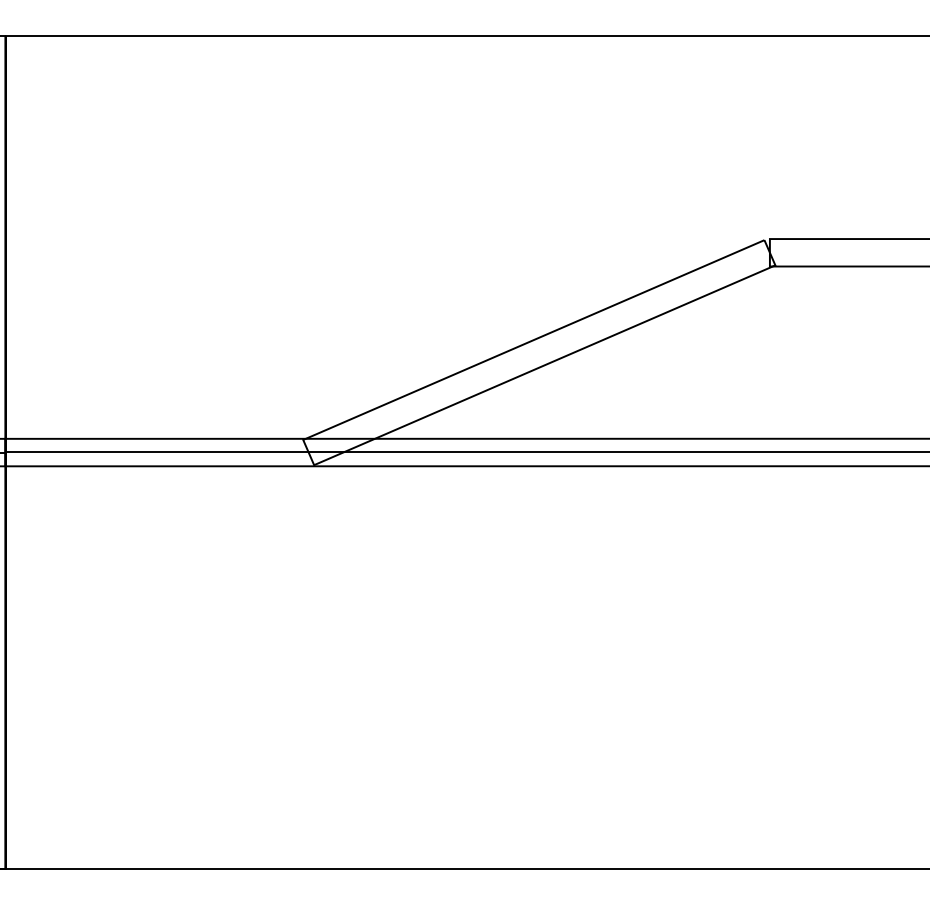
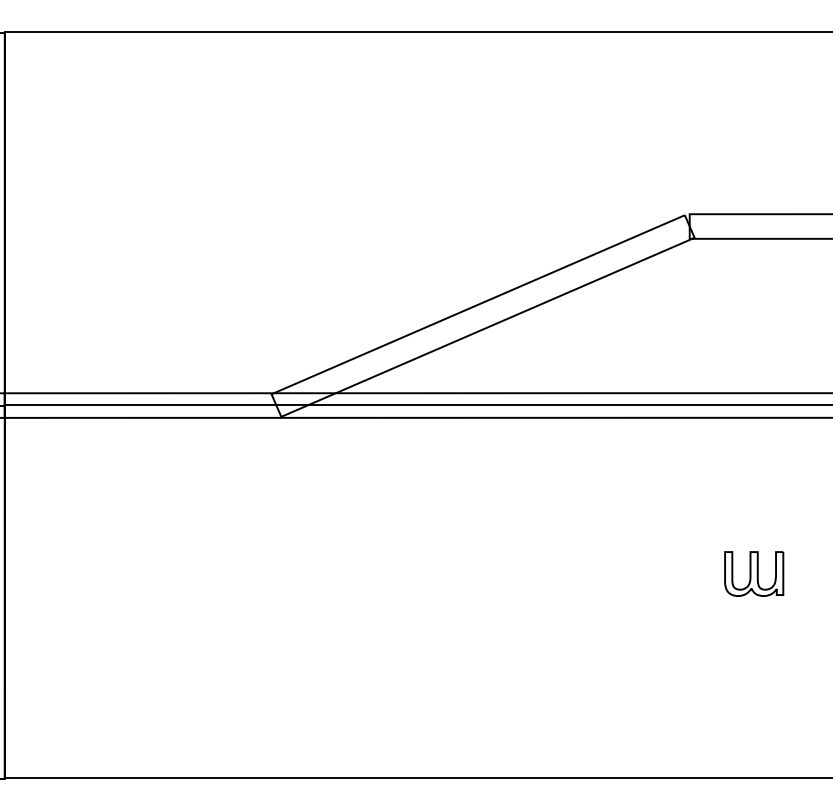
part: (842, 639) -> (754, 573), added

